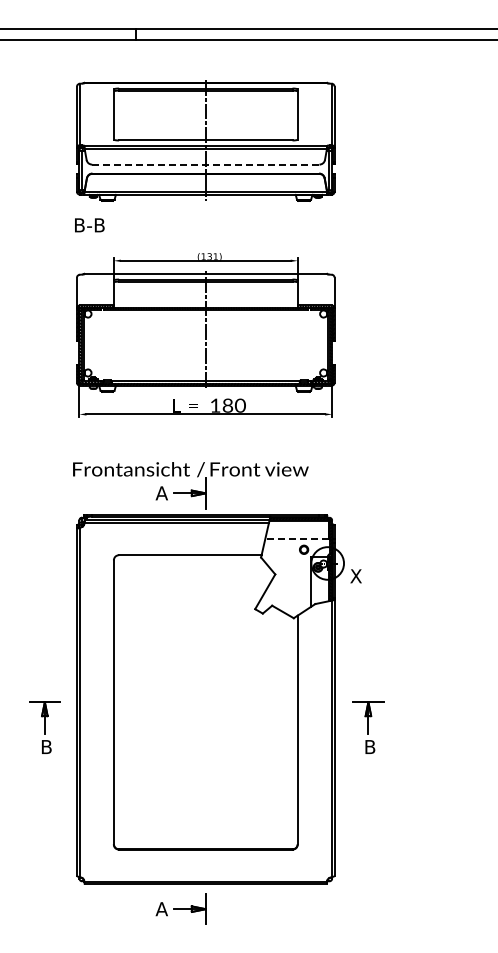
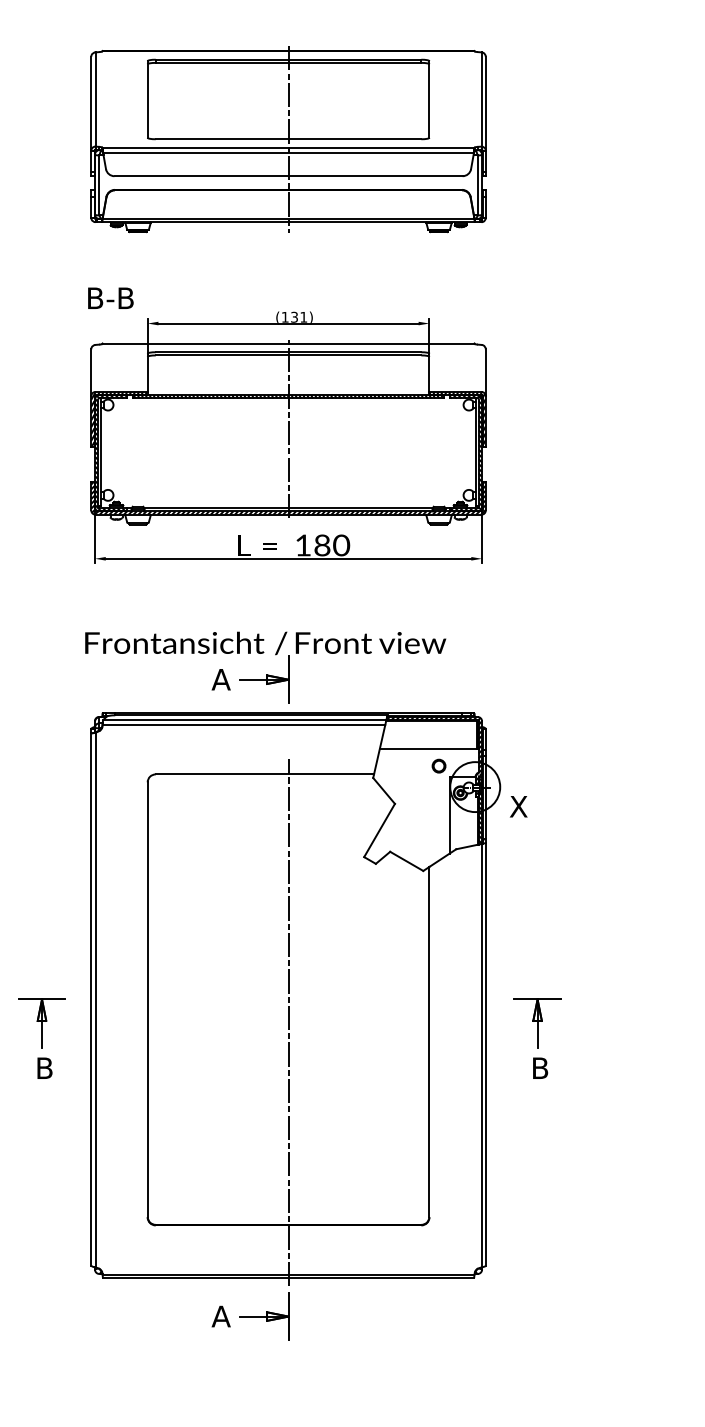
line: (205, 164) -> (288, 176), dashed -> solid
text: (89, 225) -> (110, 298), moved
line: (296, 538) -> (427, 748), dashed -> solid
line: (205, 717) -> (288, 1023), added

